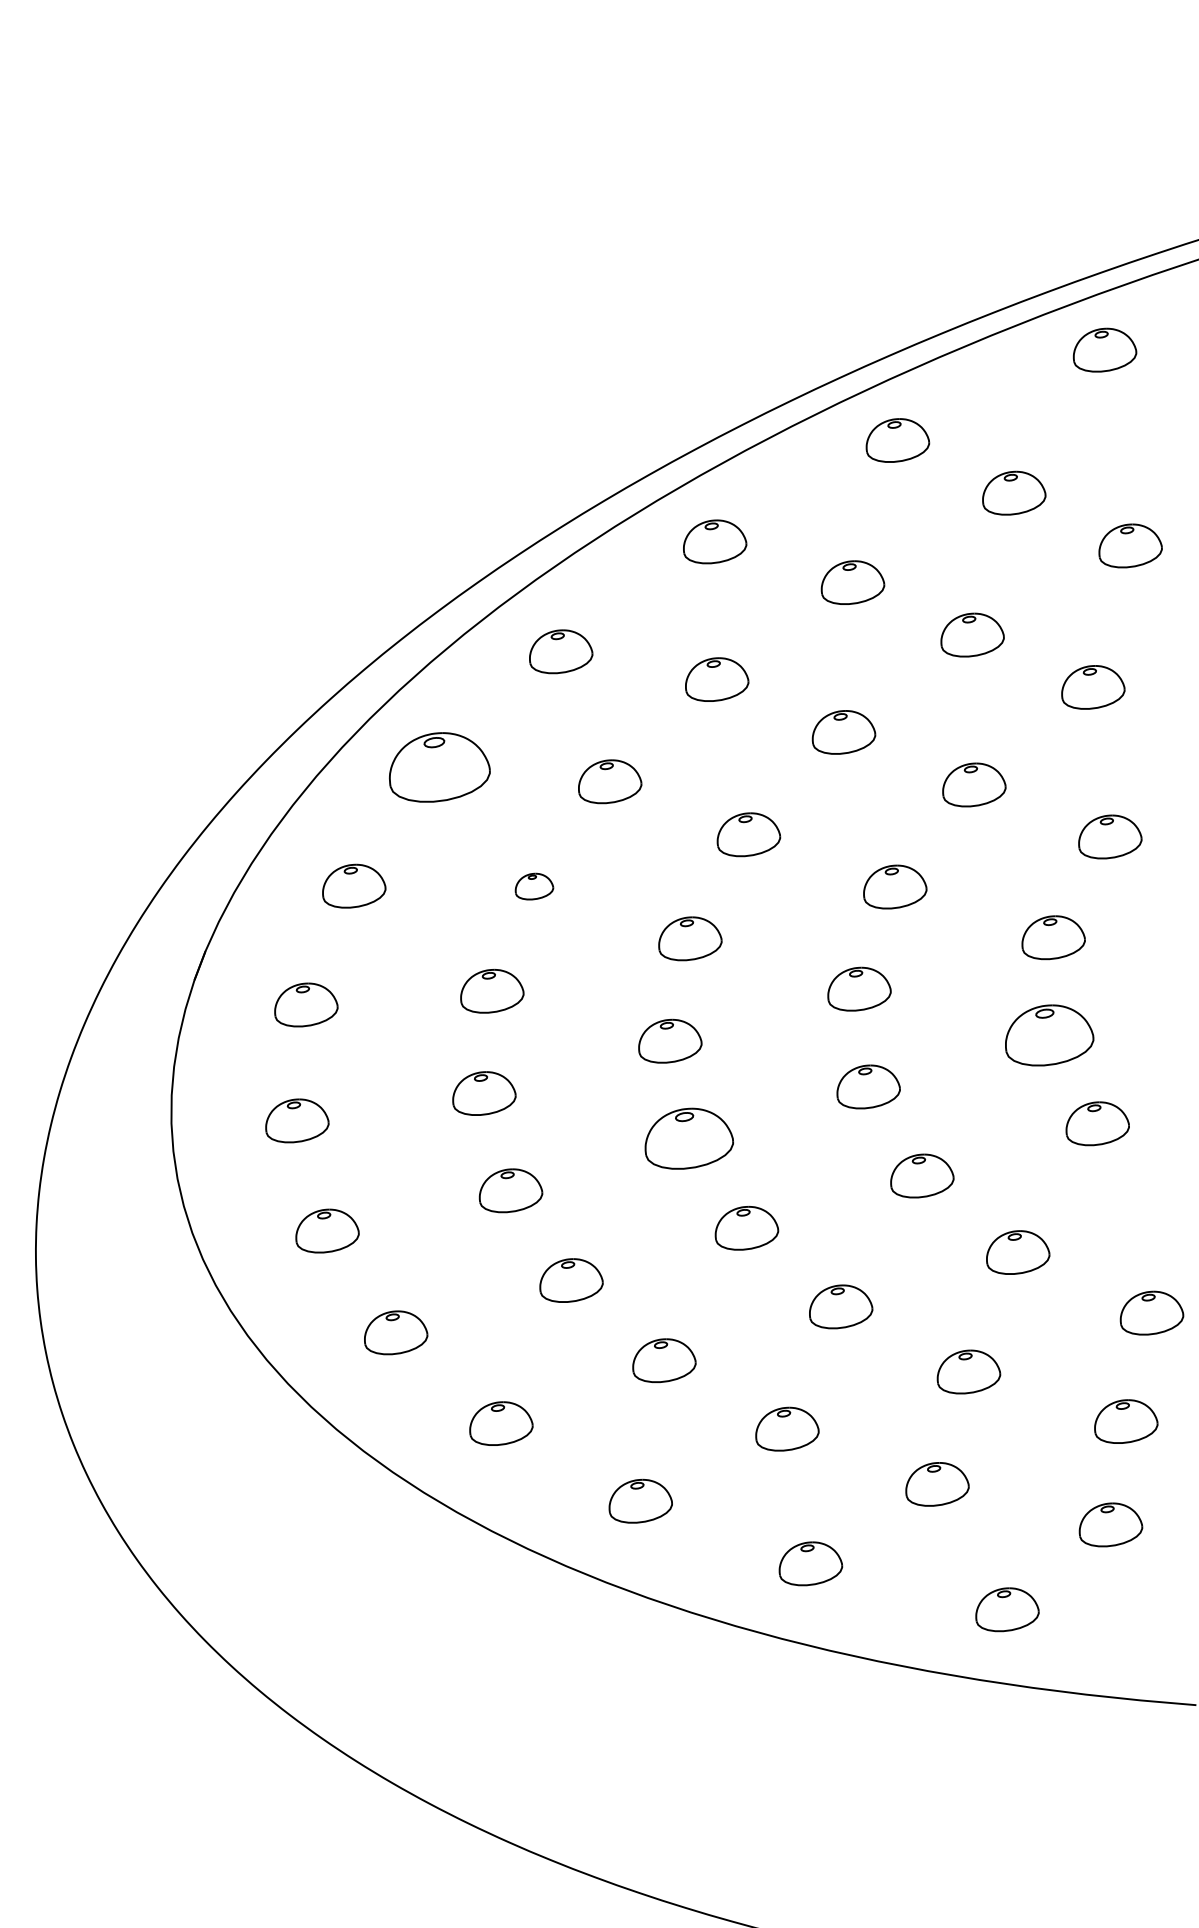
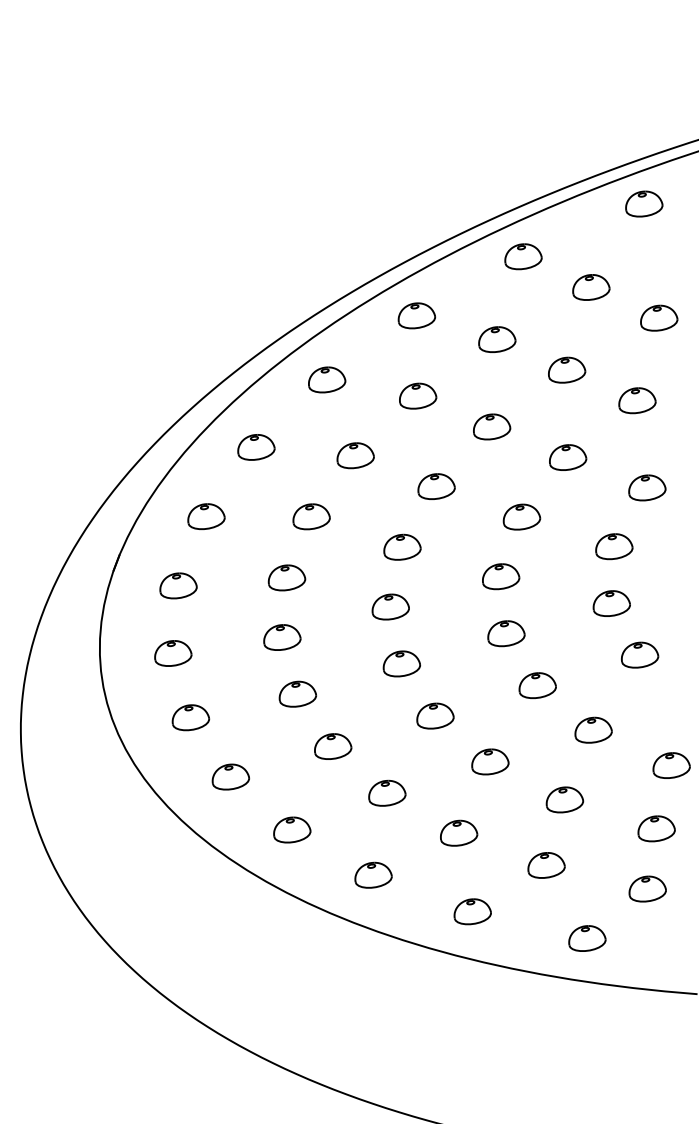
part: (440, 767) -> (256, 447), size x0.62
part: (534, 885) -> (311, 516), size x1.67
part: (1048, 1035) -> (611, 603), size x0.71
part: (688, 1138) -> (401, 663), size x0.71

